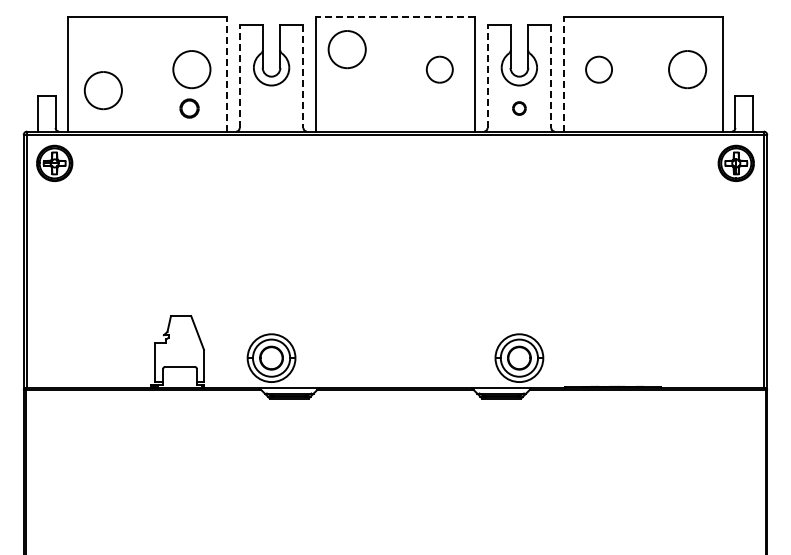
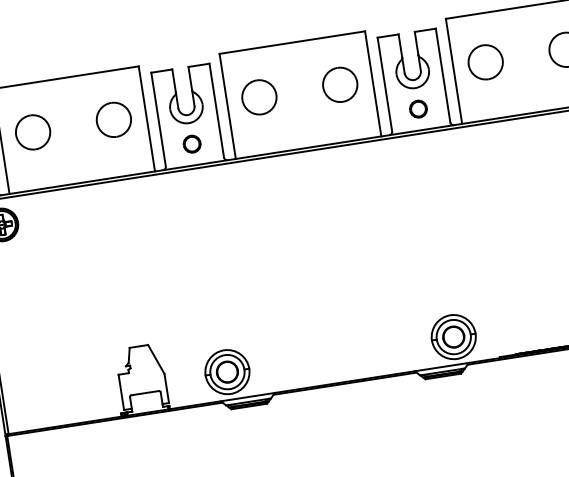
line: (395, 16) -> (292, 42), dashed -> solid
part: (346, 49) -> (258, 97), moved
part: (439, 69) -> (339, 84), size x1.43
part: (598, 69) -> (485, 62), size x1.43
line: (227, 74) -> (147, 119), dashed -> solid
line: (563, 74) -> (453, 71), dashed -> solid
line: (239, 76) -> (158, 119), dashed -> solid
line: (487, 76) -> (384, 84), dashed -> solid
line: (303, 77) -> (216, 111), dashed -> solid
line: (551, 77) -> (443, 76), dashed -> solid
part: (102, 90) -> (32, 132), moved
part: (189, 108) -> (192, 144), moved
part: (519, 108) -> (418, 109), size x1.43

